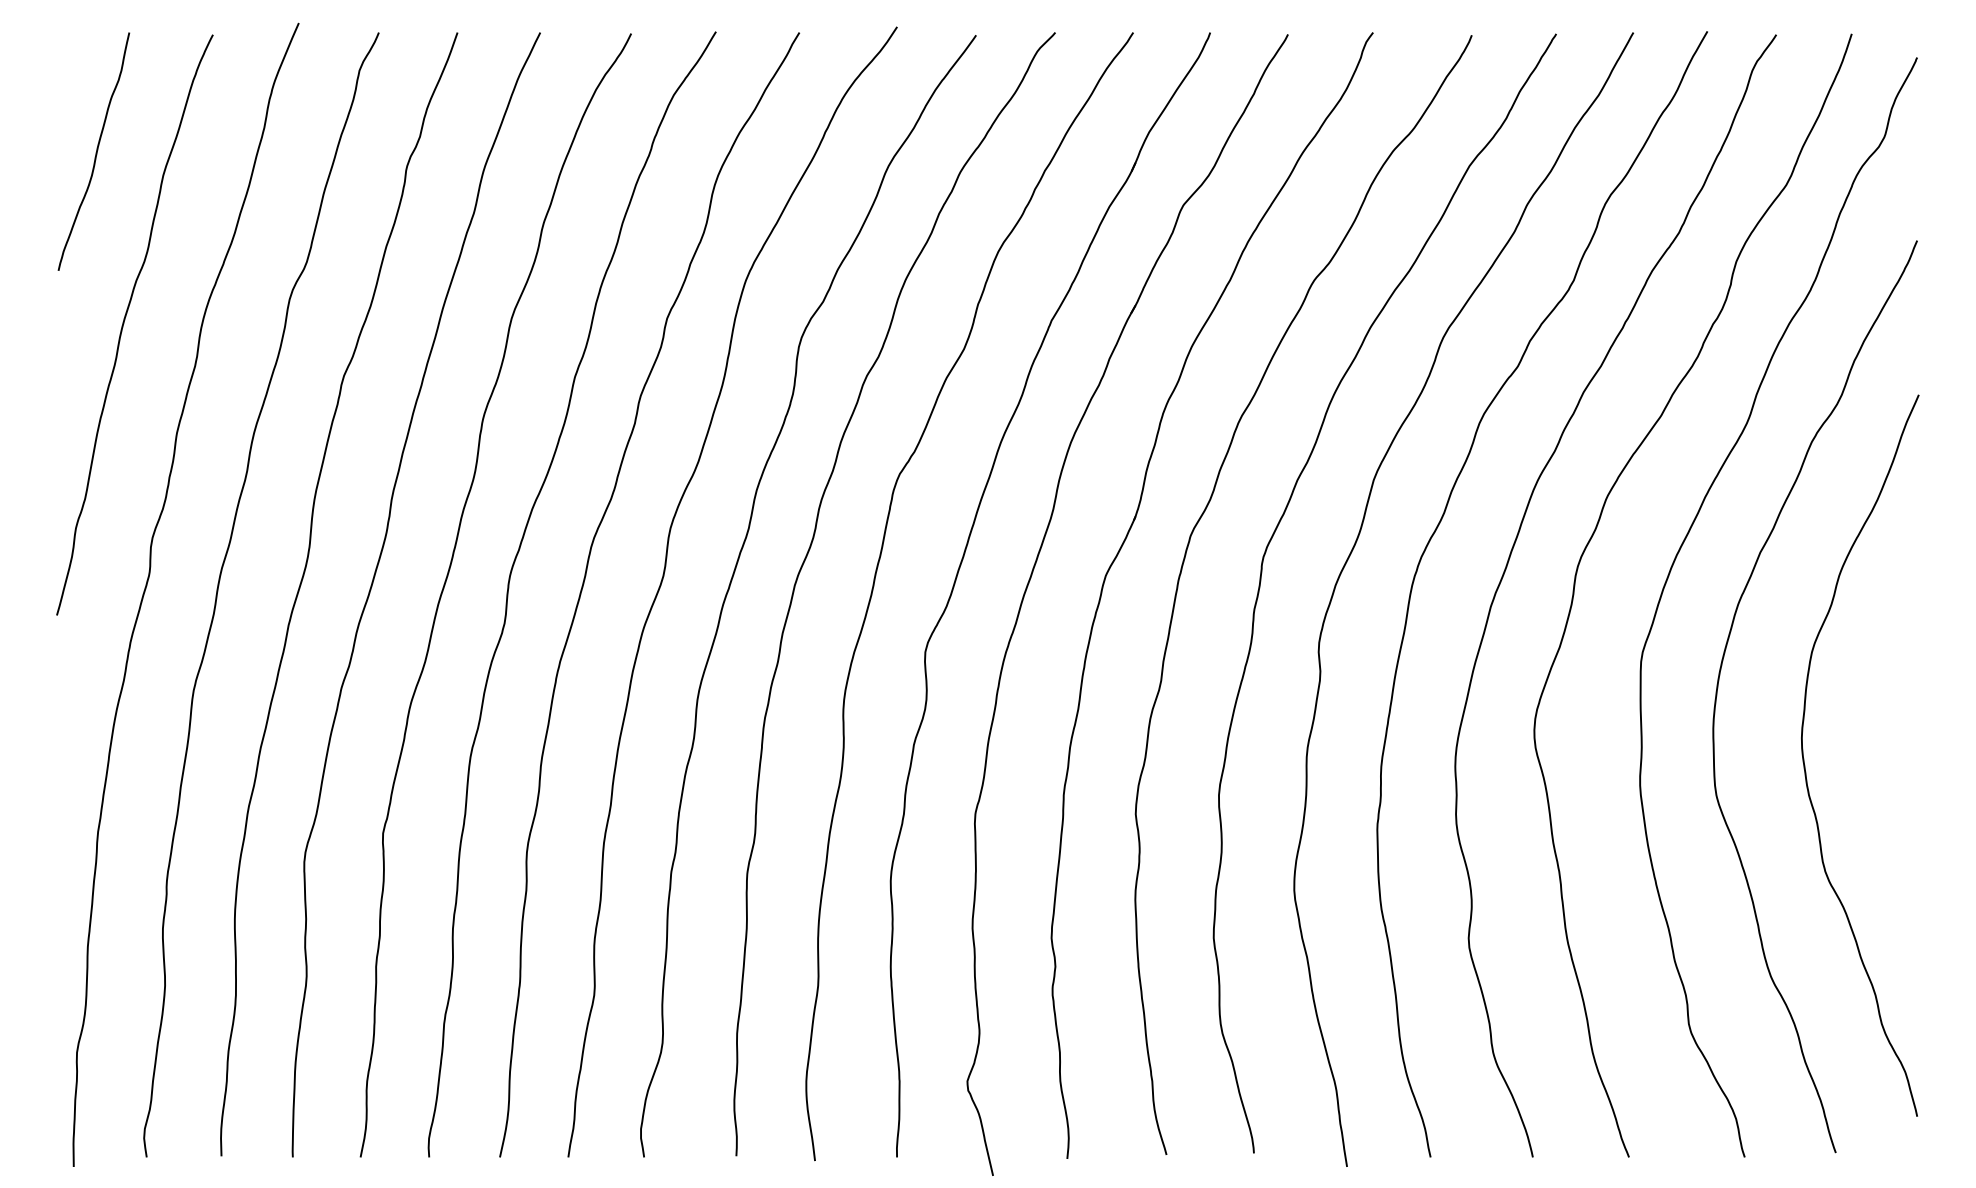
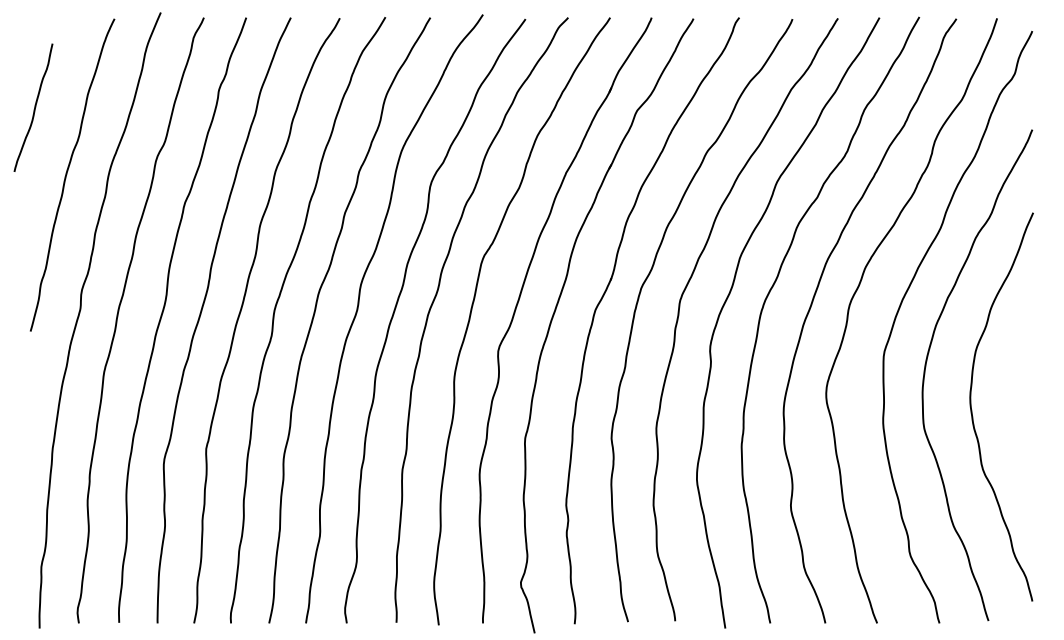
curve: (95, 151) -> (34, 107), moved

